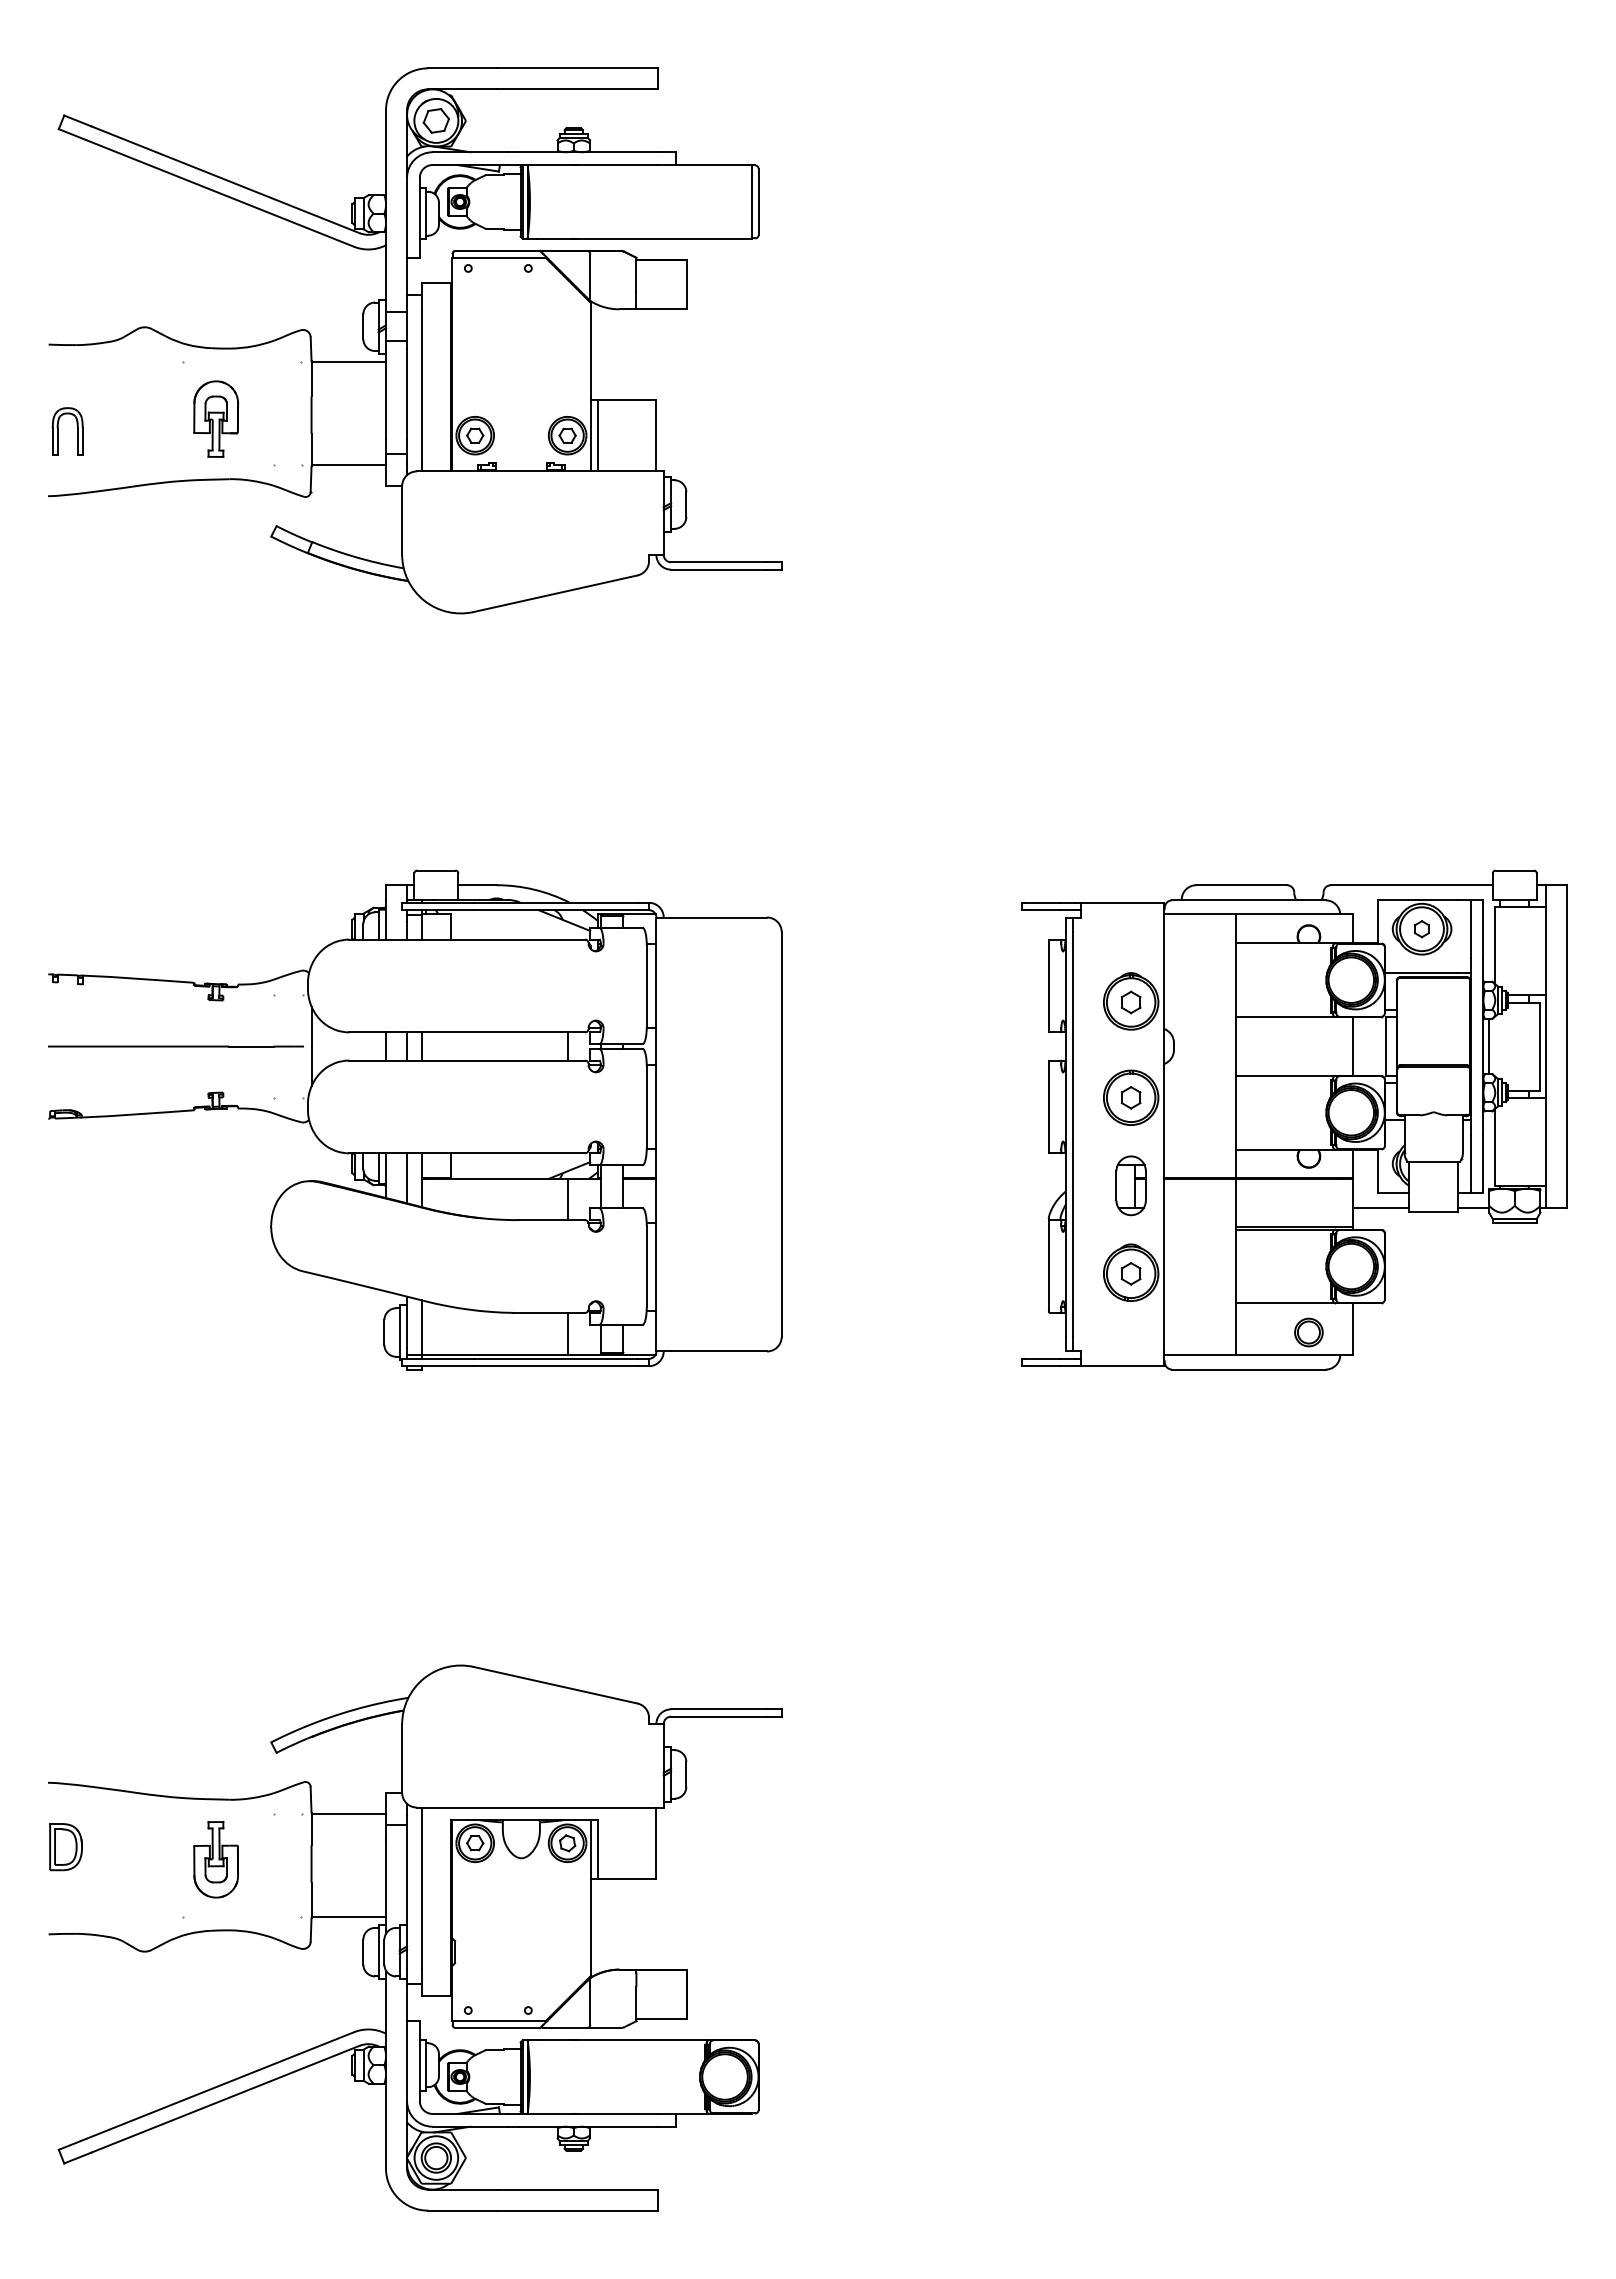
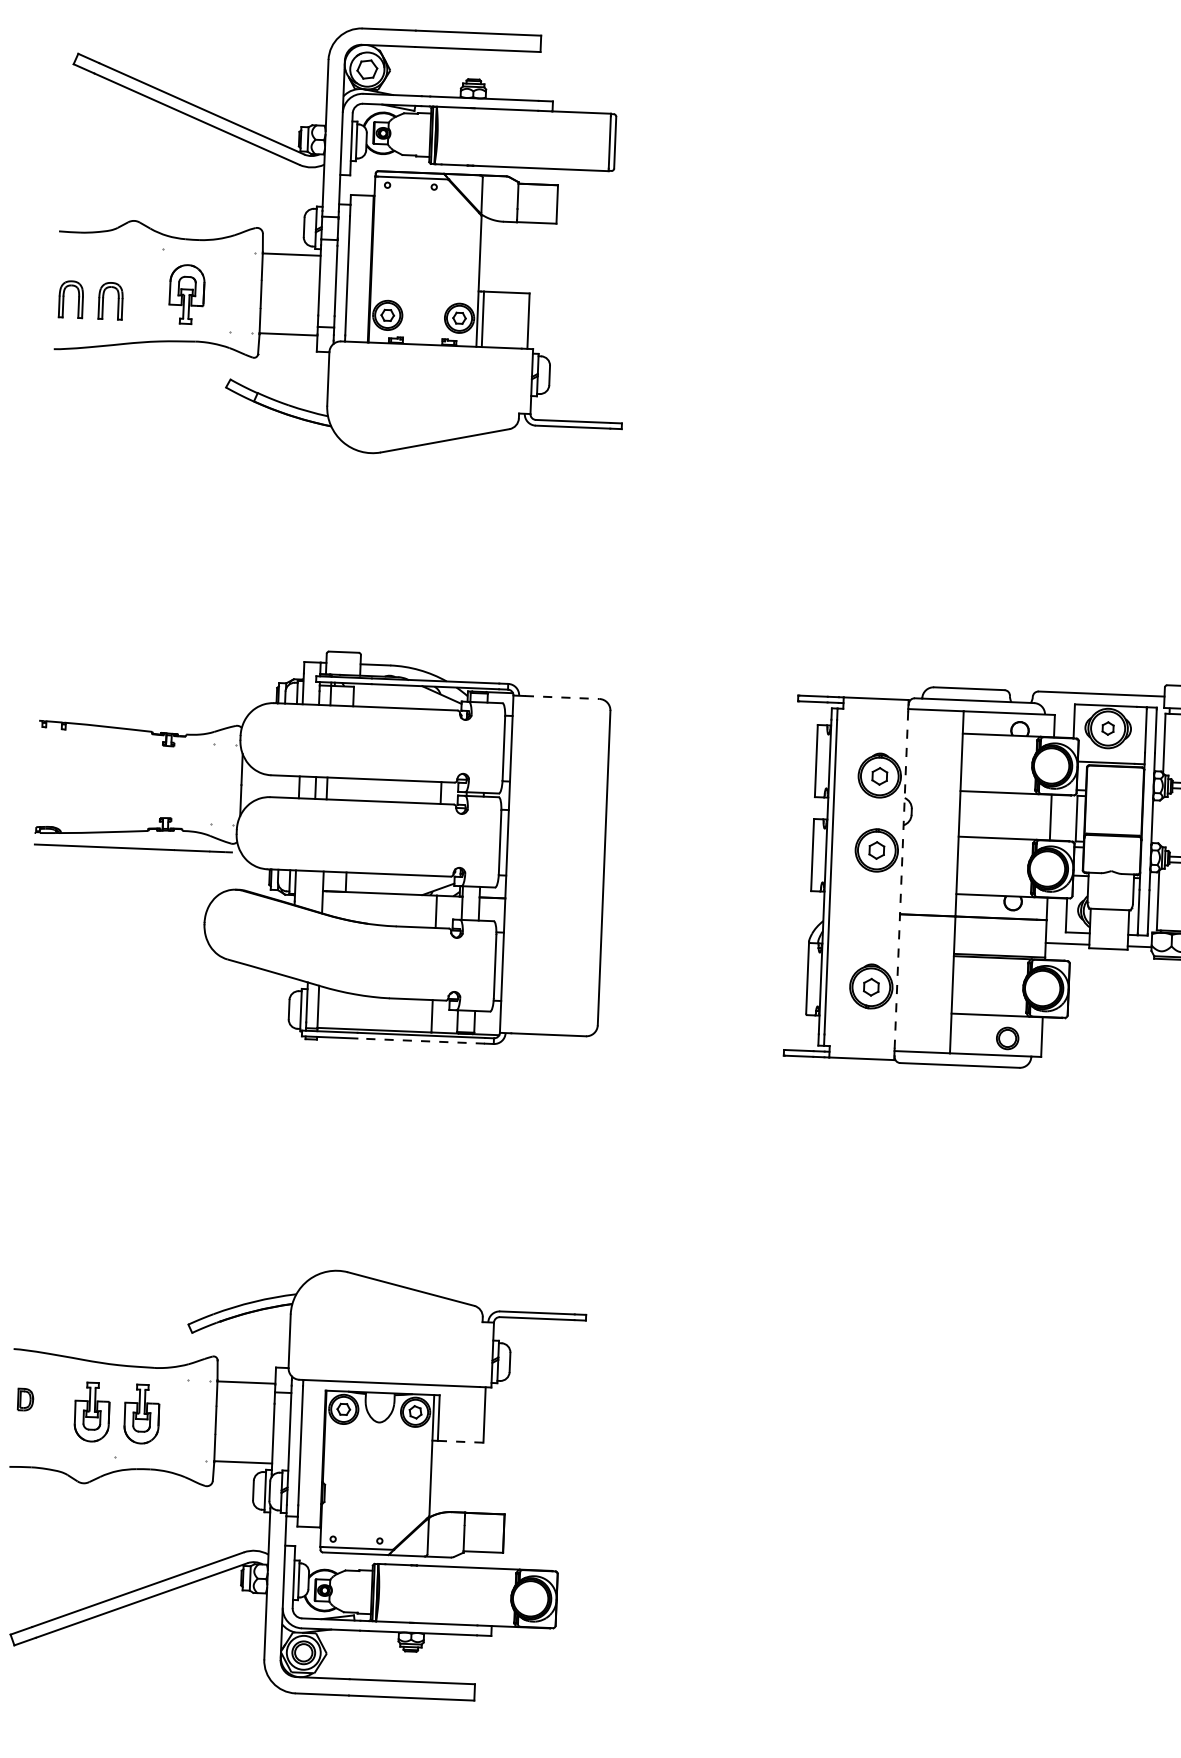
part: (109, 431) -> (103, 300), added
line: (719, 917) -> (562, 697), solid -> dashed
line: (175, 1046) -> (133, 848), moved
line: (1489, 1046) -> (1156, 821), removed
line: (1164, 1134) -> (901, 880), solid -> dashed
line: (407, 1178) -> (311, 890), removed
part: (1130, 1185) -> (873, 918), removed
line: (555, 1366) -> (421, 1041), solid -> dashed
part: (65, 1847) -> (25, 1399), size x0.6
part: (151, 1859) -> (91, 1411), added
line: (626, 1878) -> (460, 1441), solid -> dashed

